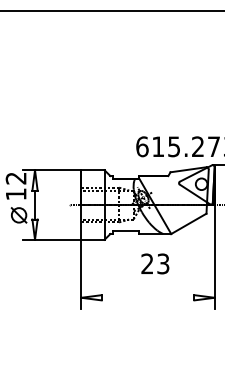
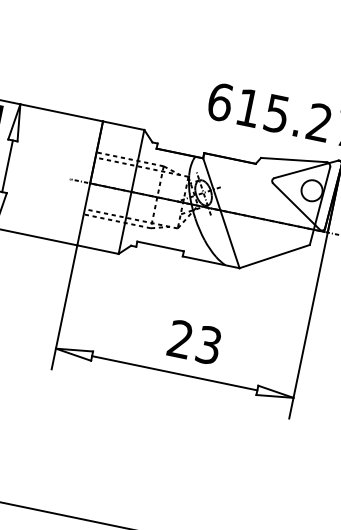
text: (155, 263) -> (195, 341), moved
line: (147, 297) -> (173, 372), added

